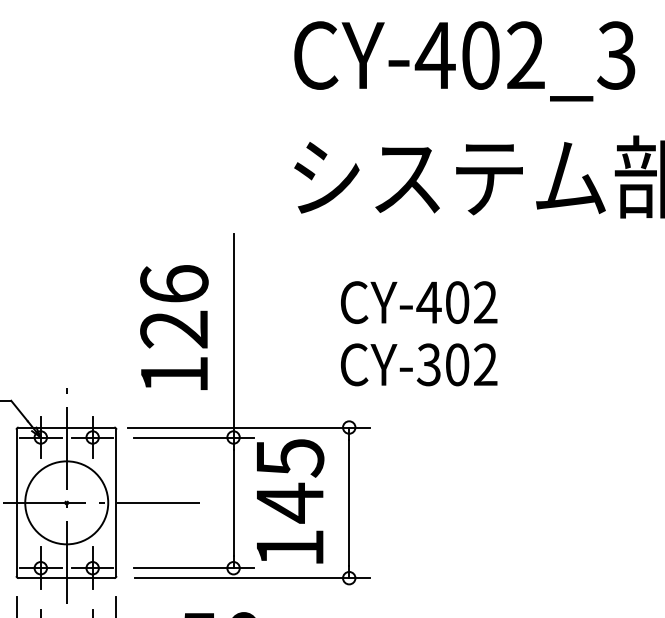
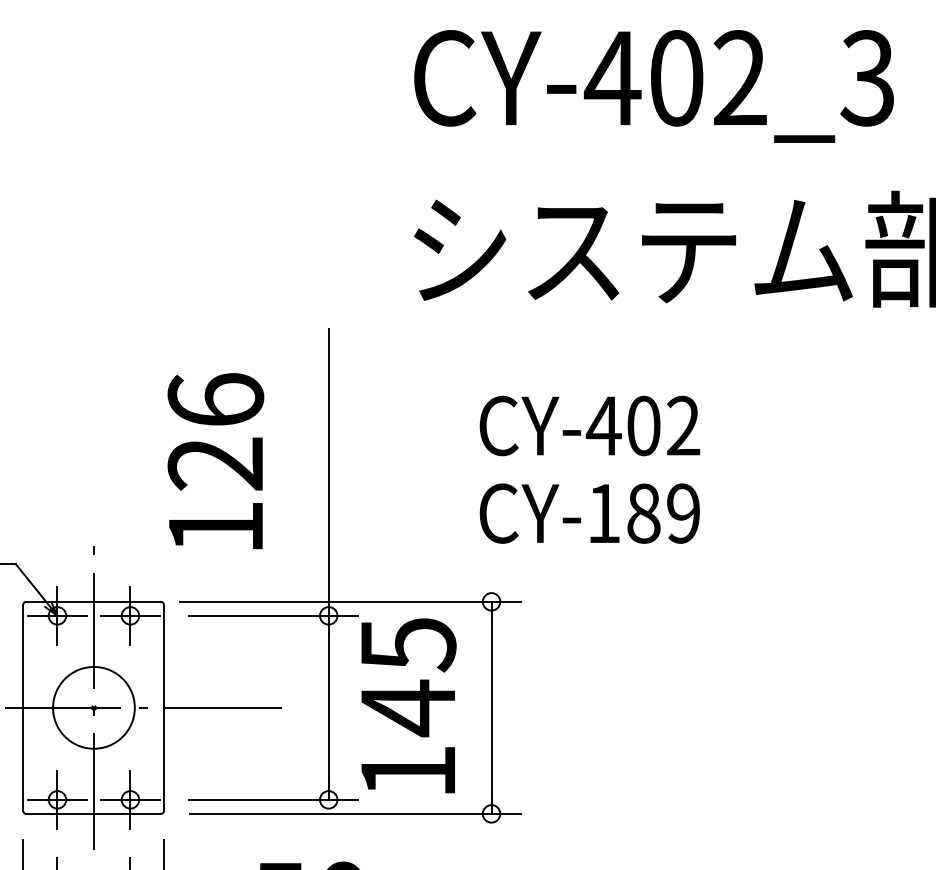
text: (174, 327) -> (216, 461), moved
text: (456, 364) -> (642, 513), CY-302 -> CY-189
circle: (66, 502) -> (93, 707), size x0.7

